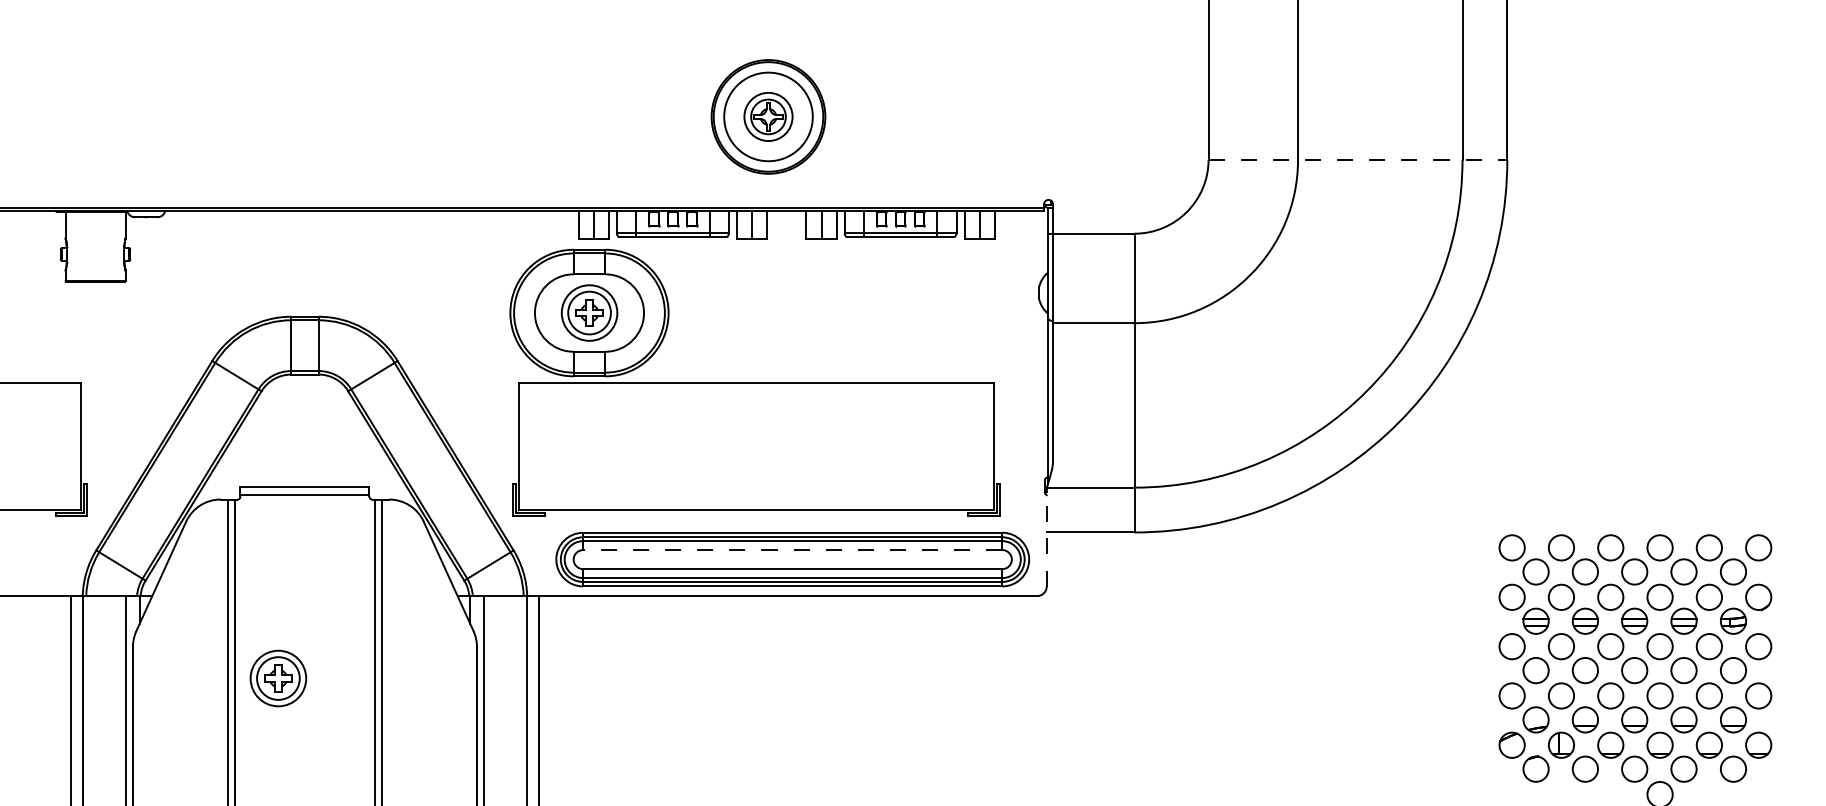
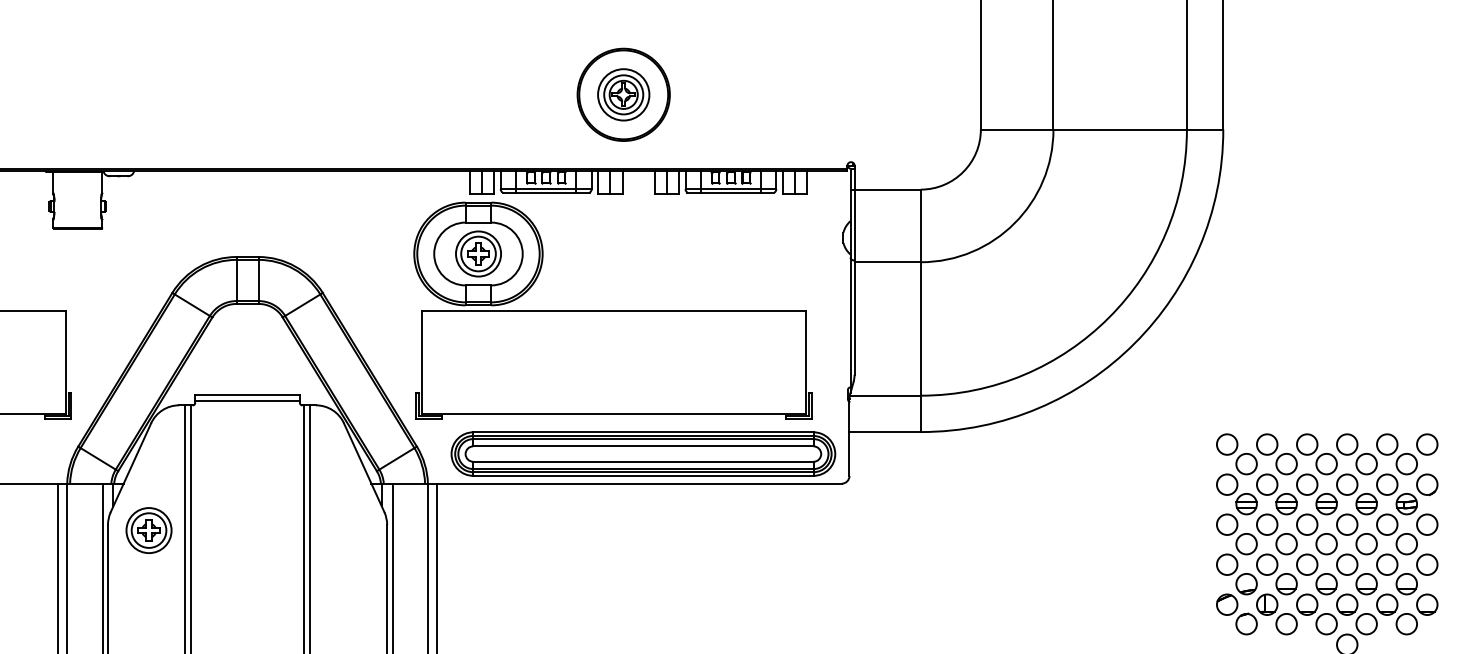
circle: (768, 116) -> (623, 94), size x0.71
line: (1358, 159) -> (1102, 129), dashed -> solid
line: (1046, 539) -> (849, 437), dashed -> solid
line: (791, 550) -> (642, 446), dashed -> solid
part: (277, 678) -> (148, 530), moved

